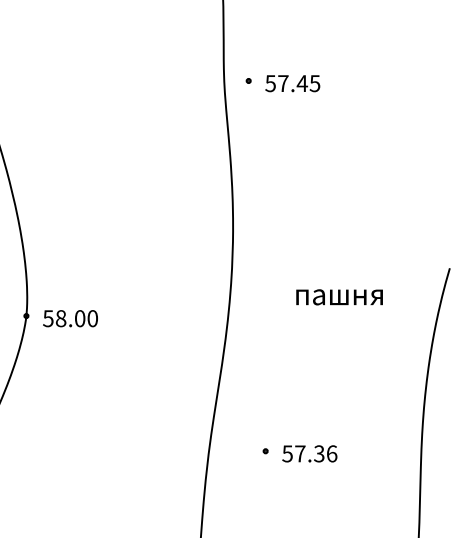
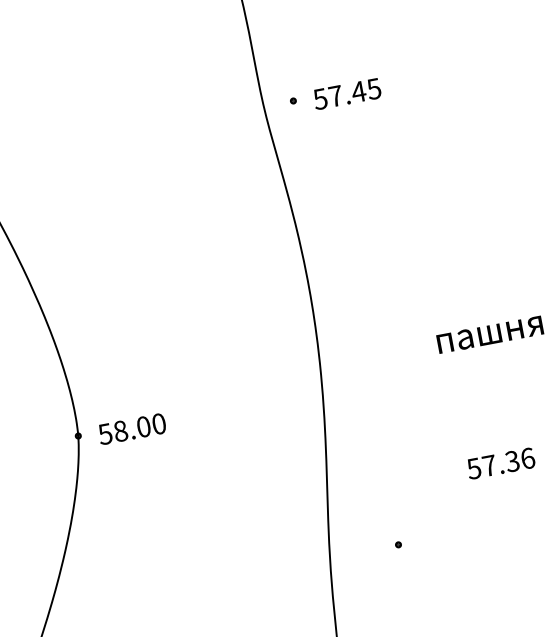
text: (339, 297) -> (490, 334), moved
text: (309, 453) -> (500, 463), moved

